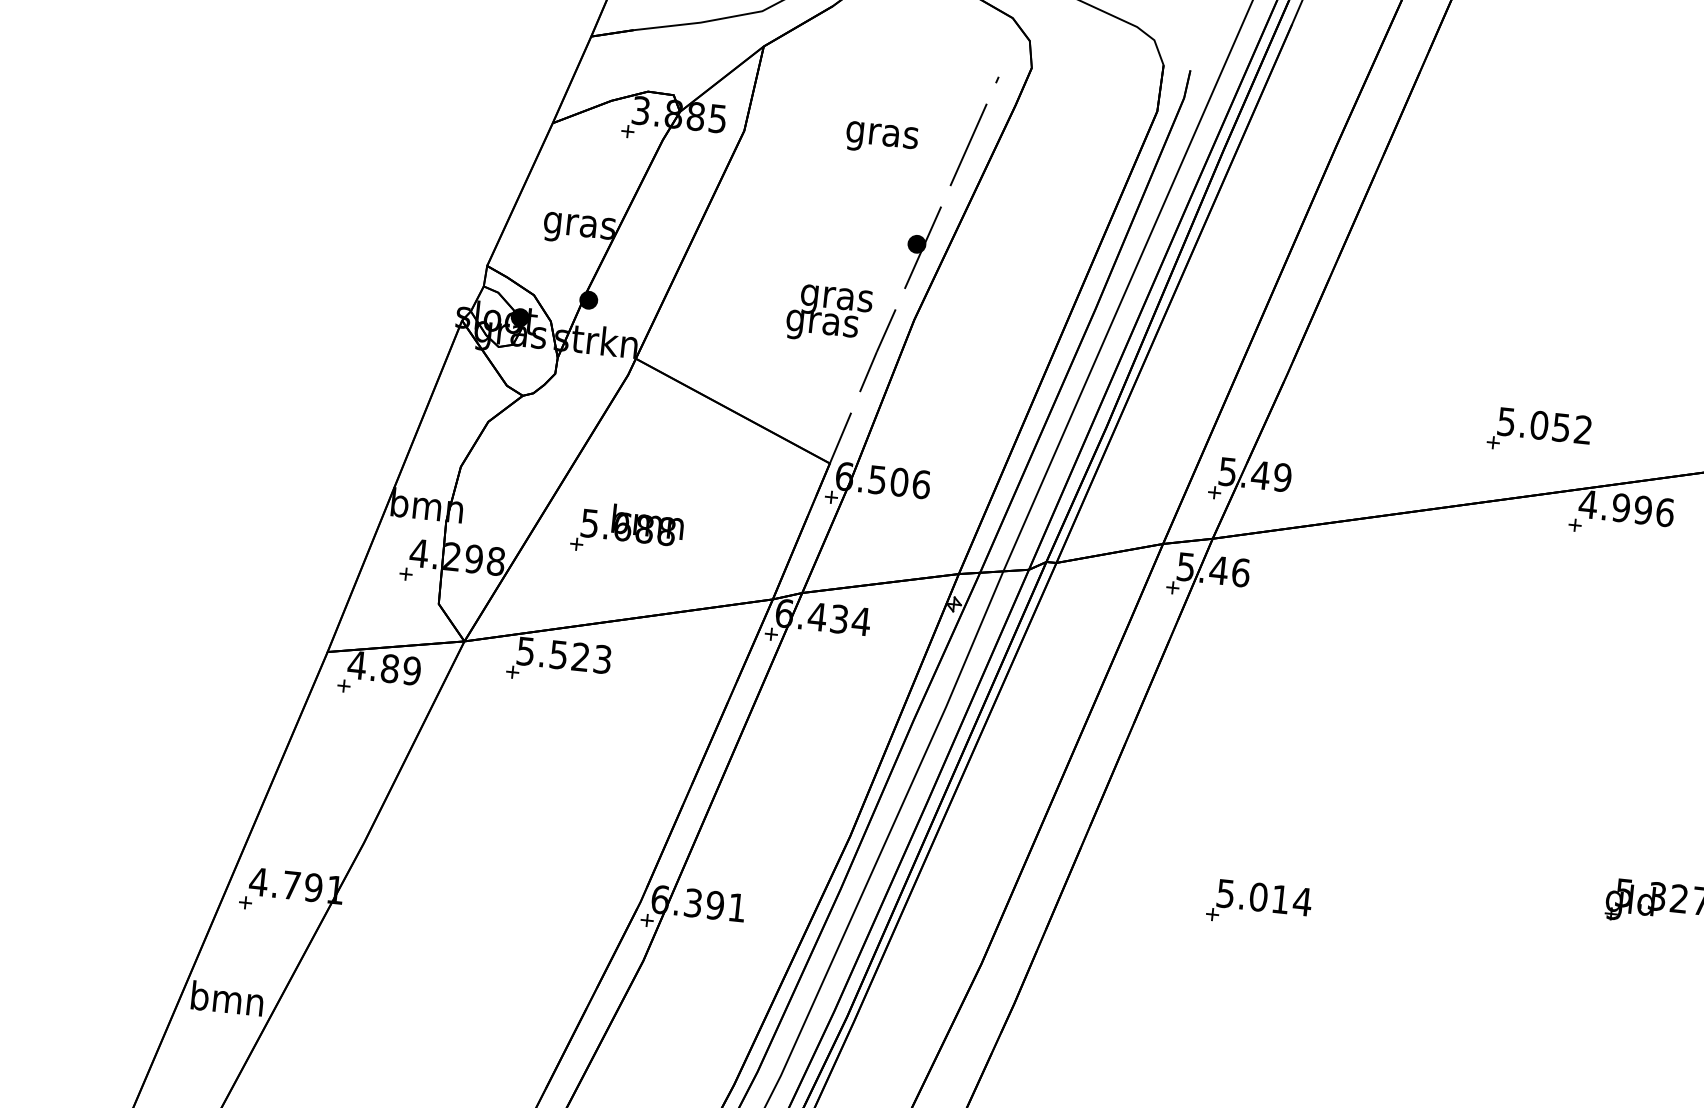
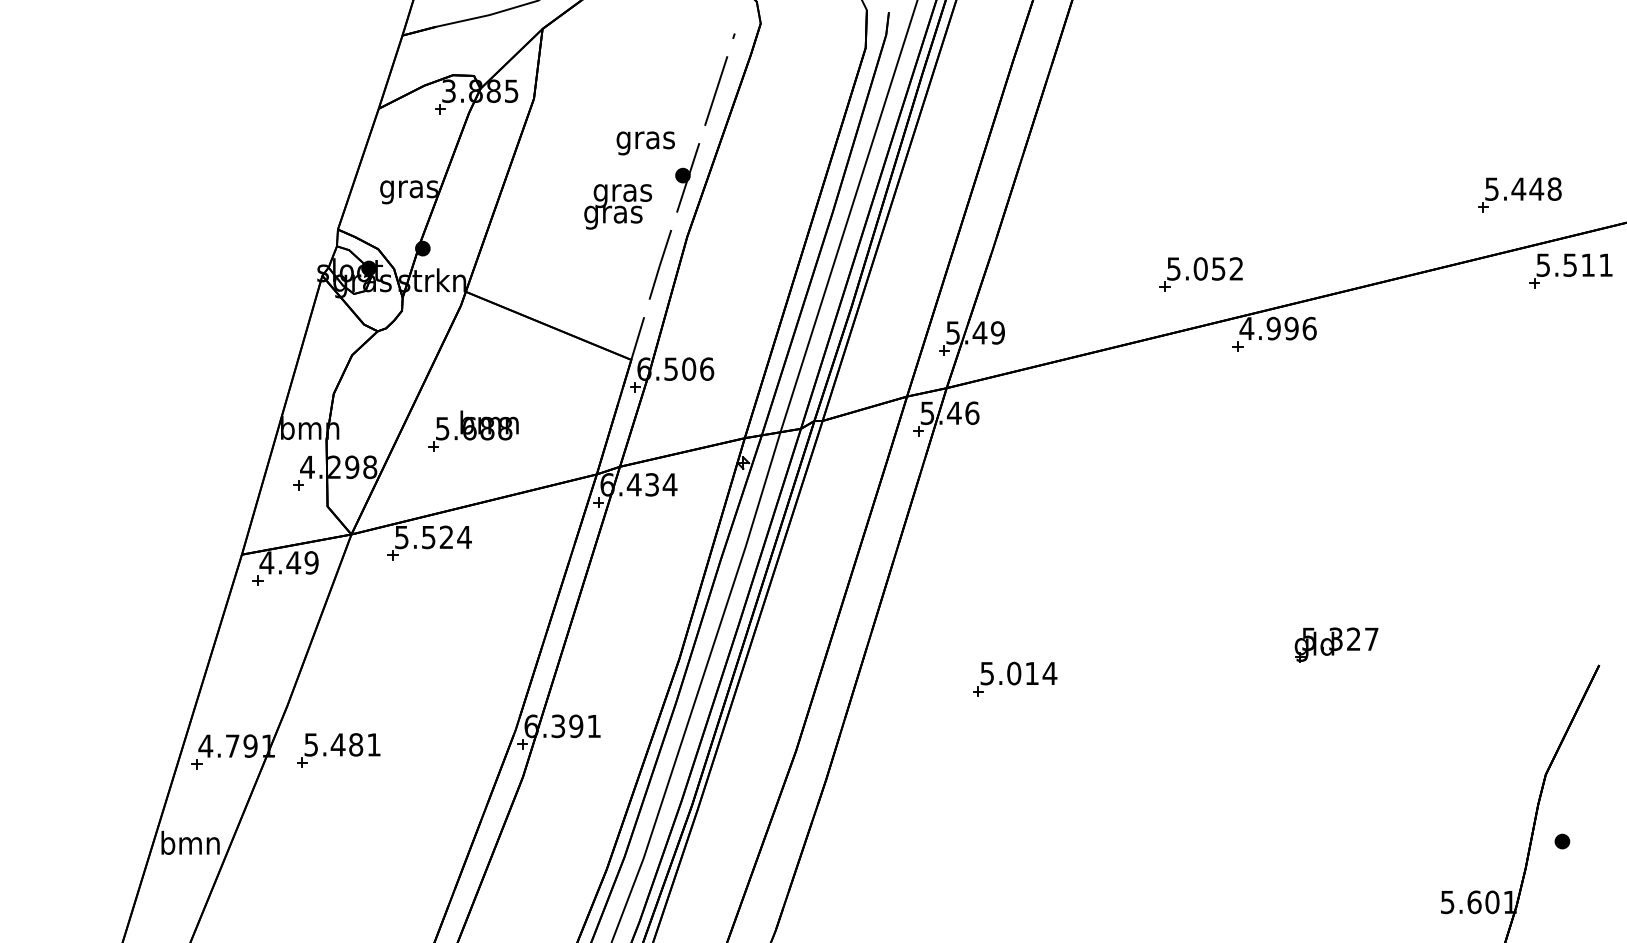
text: (881, 138) -> (645, 143), moved
text: (829, 314) -> (618, 206), moved
text: (602, 659) -> (464, 537), 5.523 -> 5.524
text: (389, 668) -> (293, 562), 4.89 -> 4.49
part: (420, 904) -> (338, 750), added

